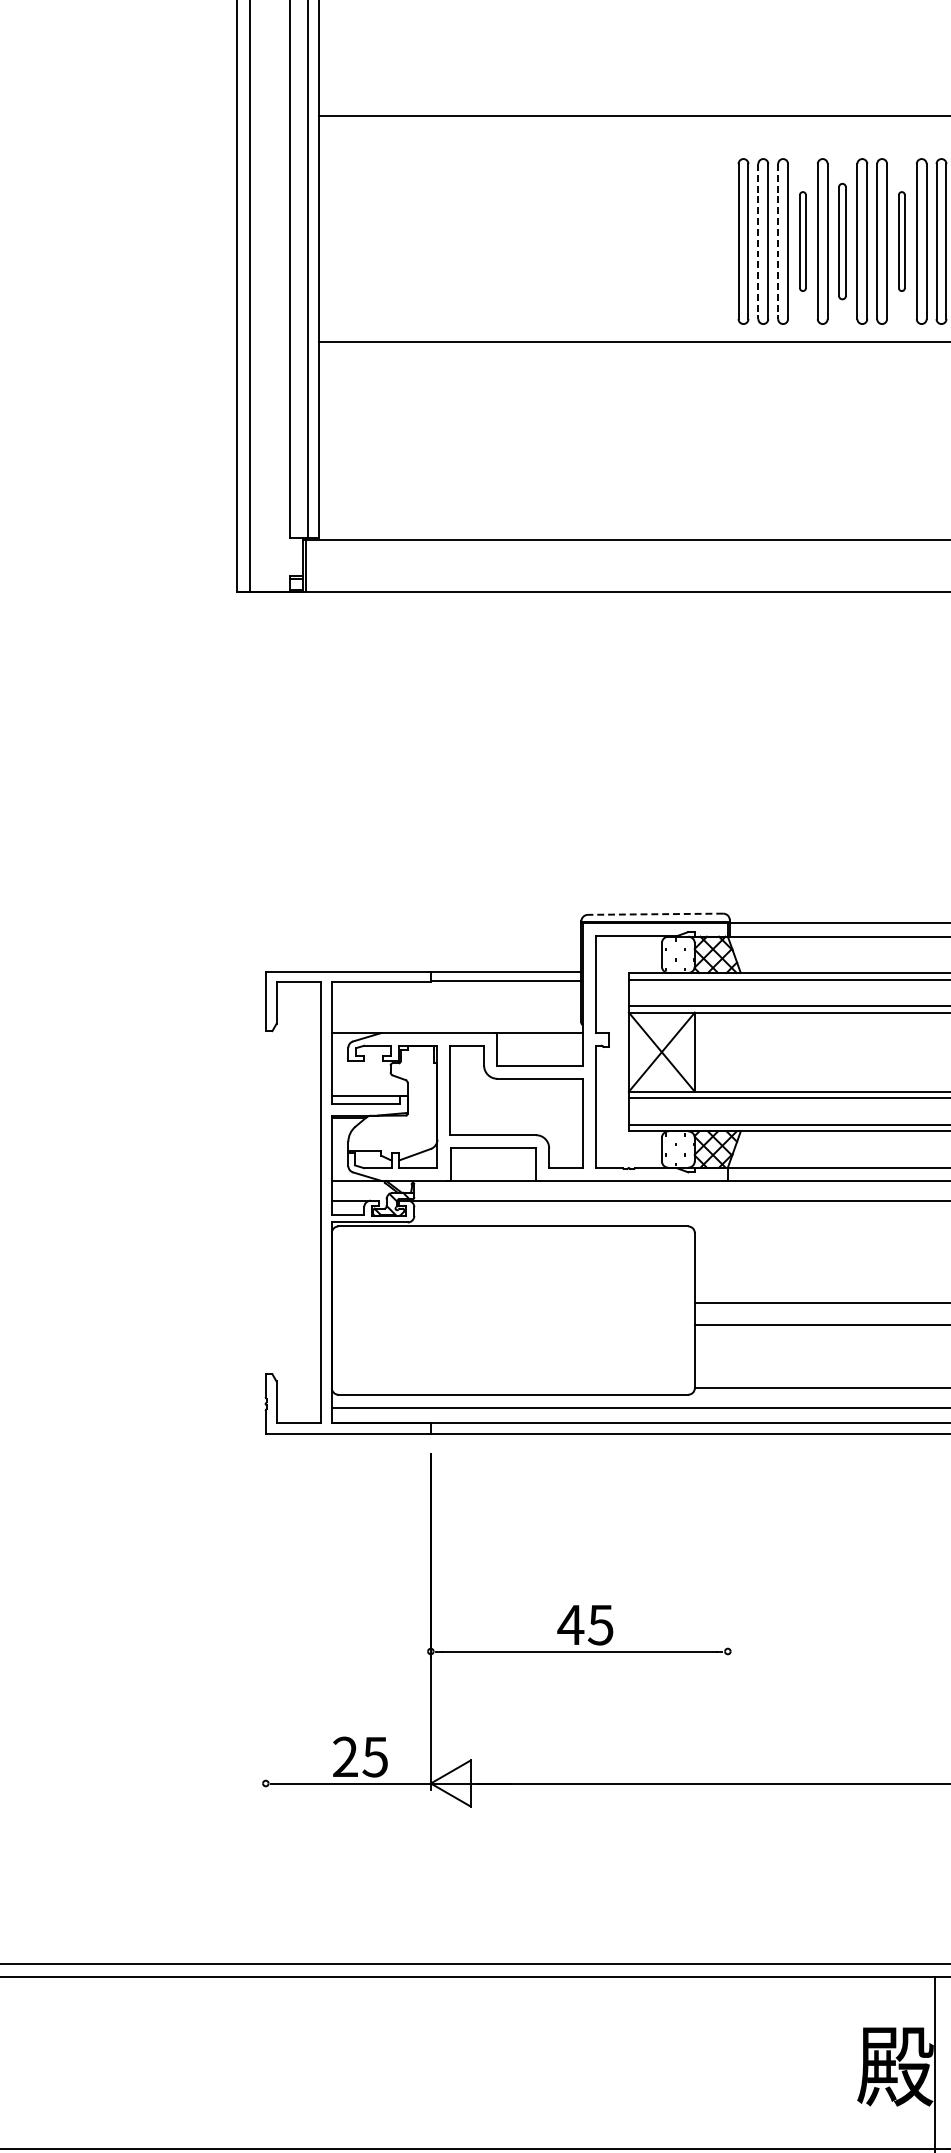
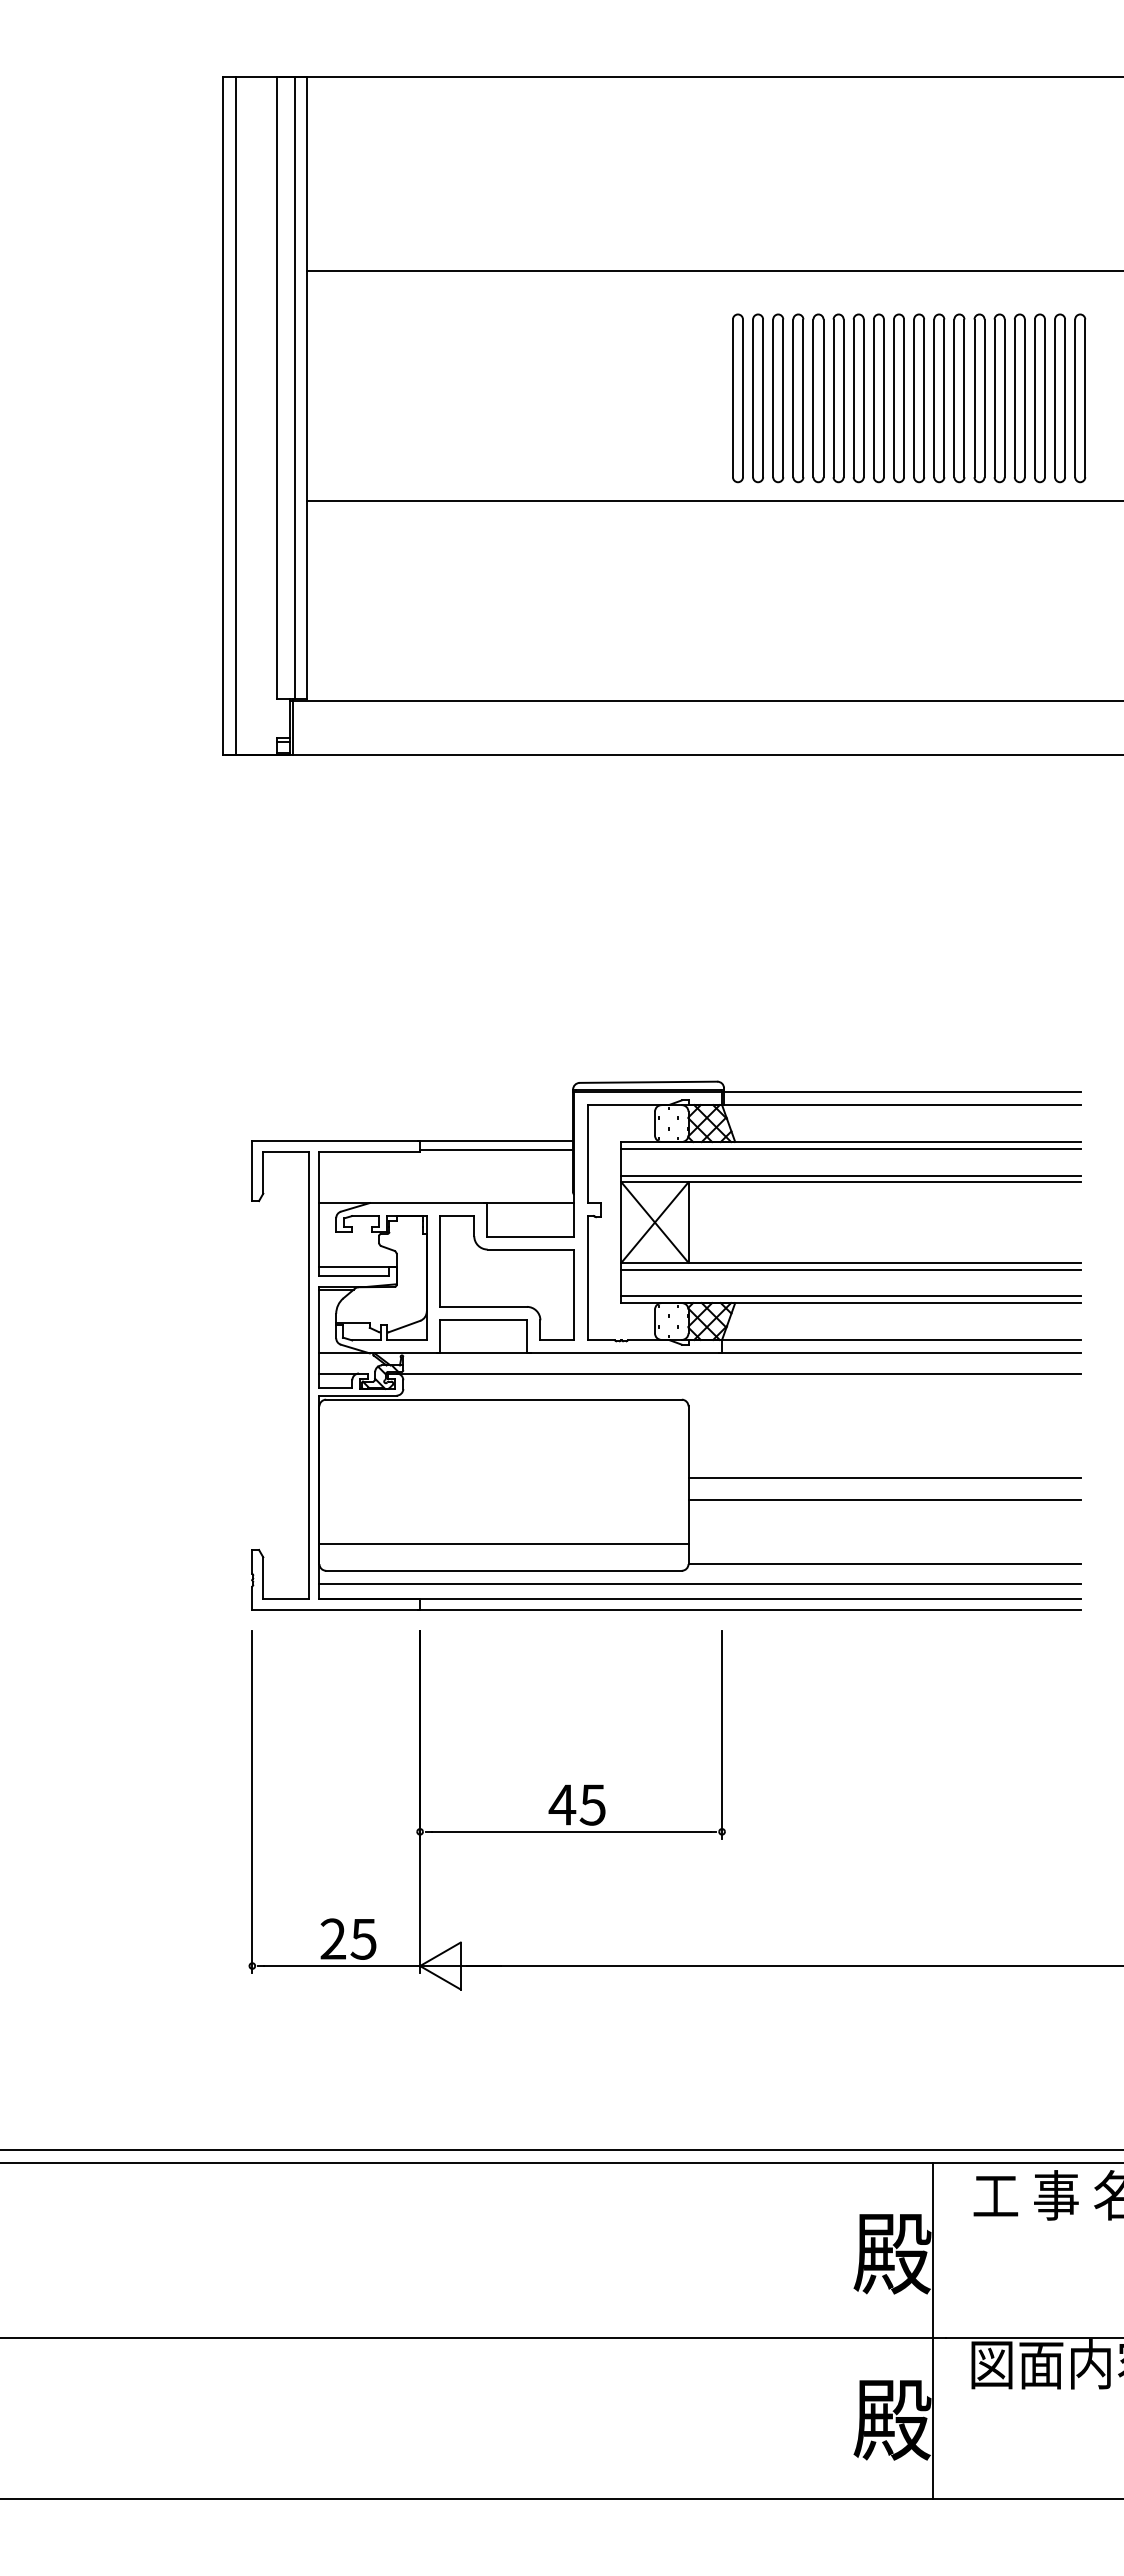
line: (758, 241) -> (753, 398), dashed -> solid
line: (778, 241) -> (773, 398), dashed -> solid
part: (803, 241) -> (798, 398), size x1.67
part: (842, 241) -> (838, 398), size x1.43
part: (901, 241) -> (898, 398), size x1.67
line: (655, 914) -> (648, 1082), dashed -> solid
line: (512, 1367) -> (503, 1543), added
line: (728, 1555) -> (722, 1734), added
line: (265, 1621) -> (252, 1801), added

